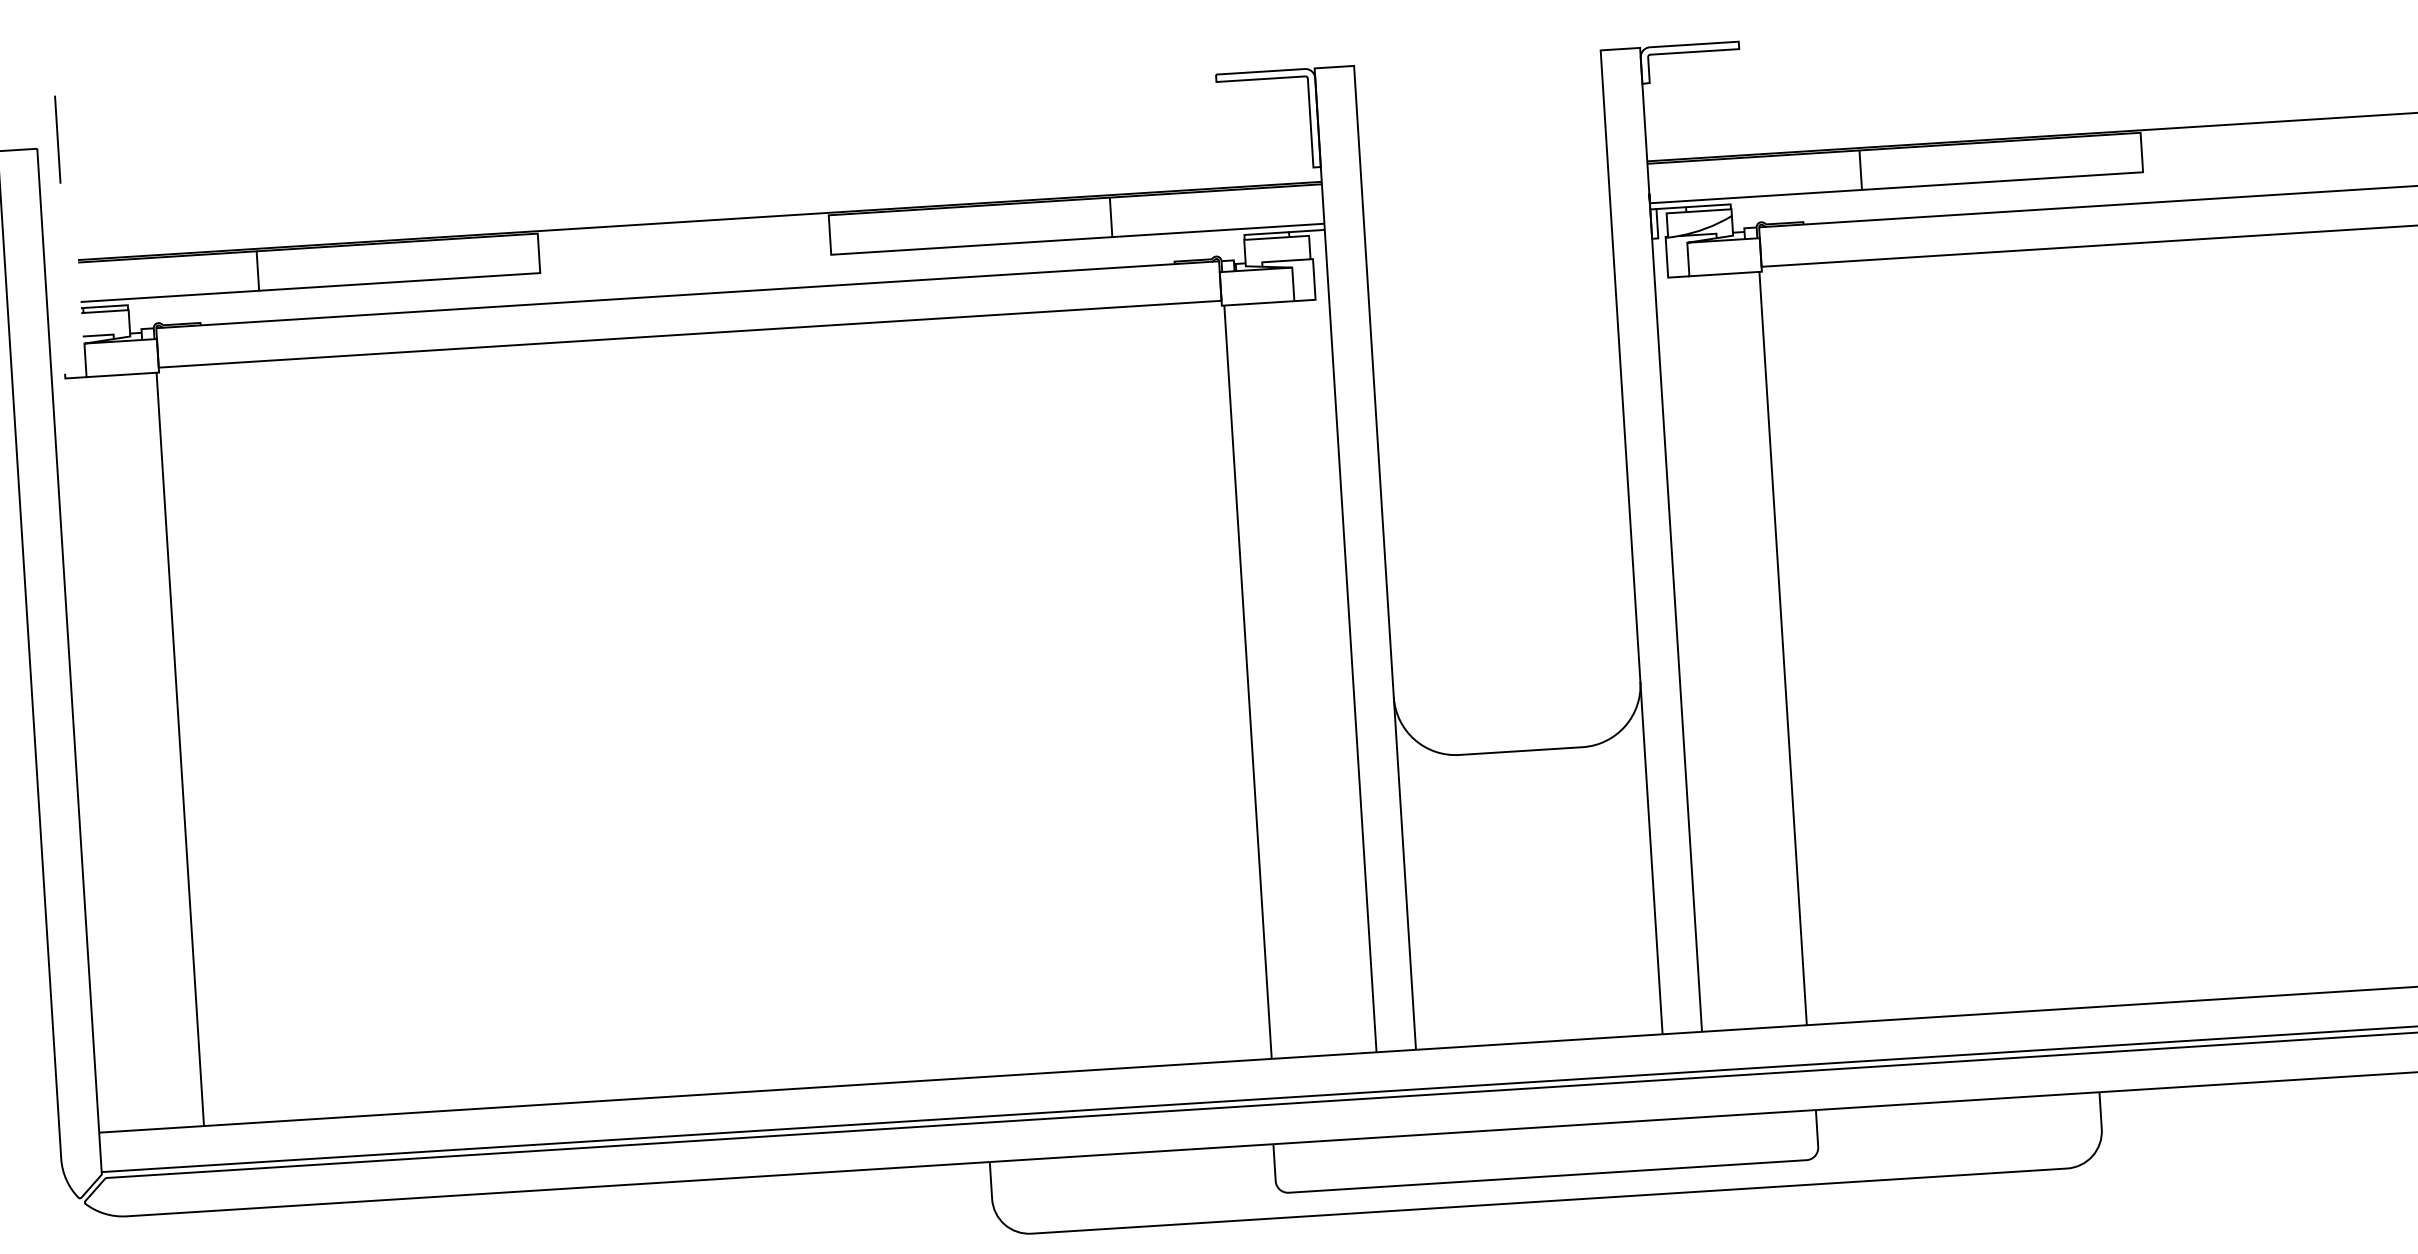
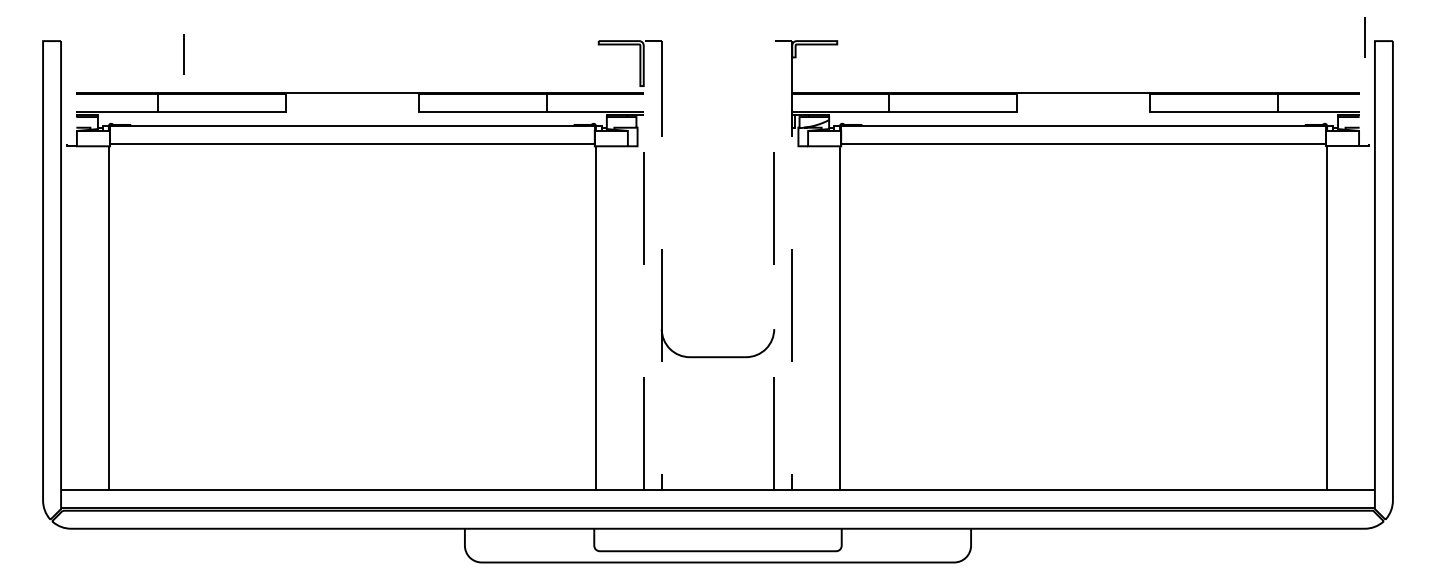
line: (1621, 49) -> (783, 41), solid -> dashed
line: (1333, 68) -> (652, 41), solid -> dashed
line: (57, 139) -> (183, 54), moved

